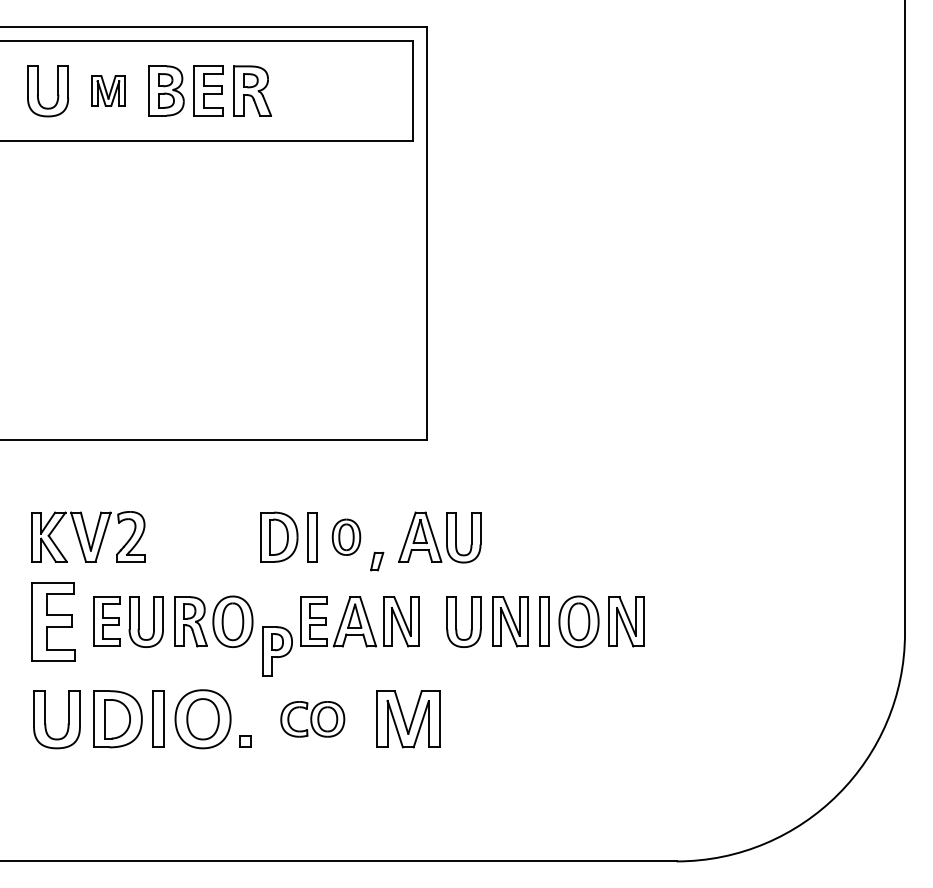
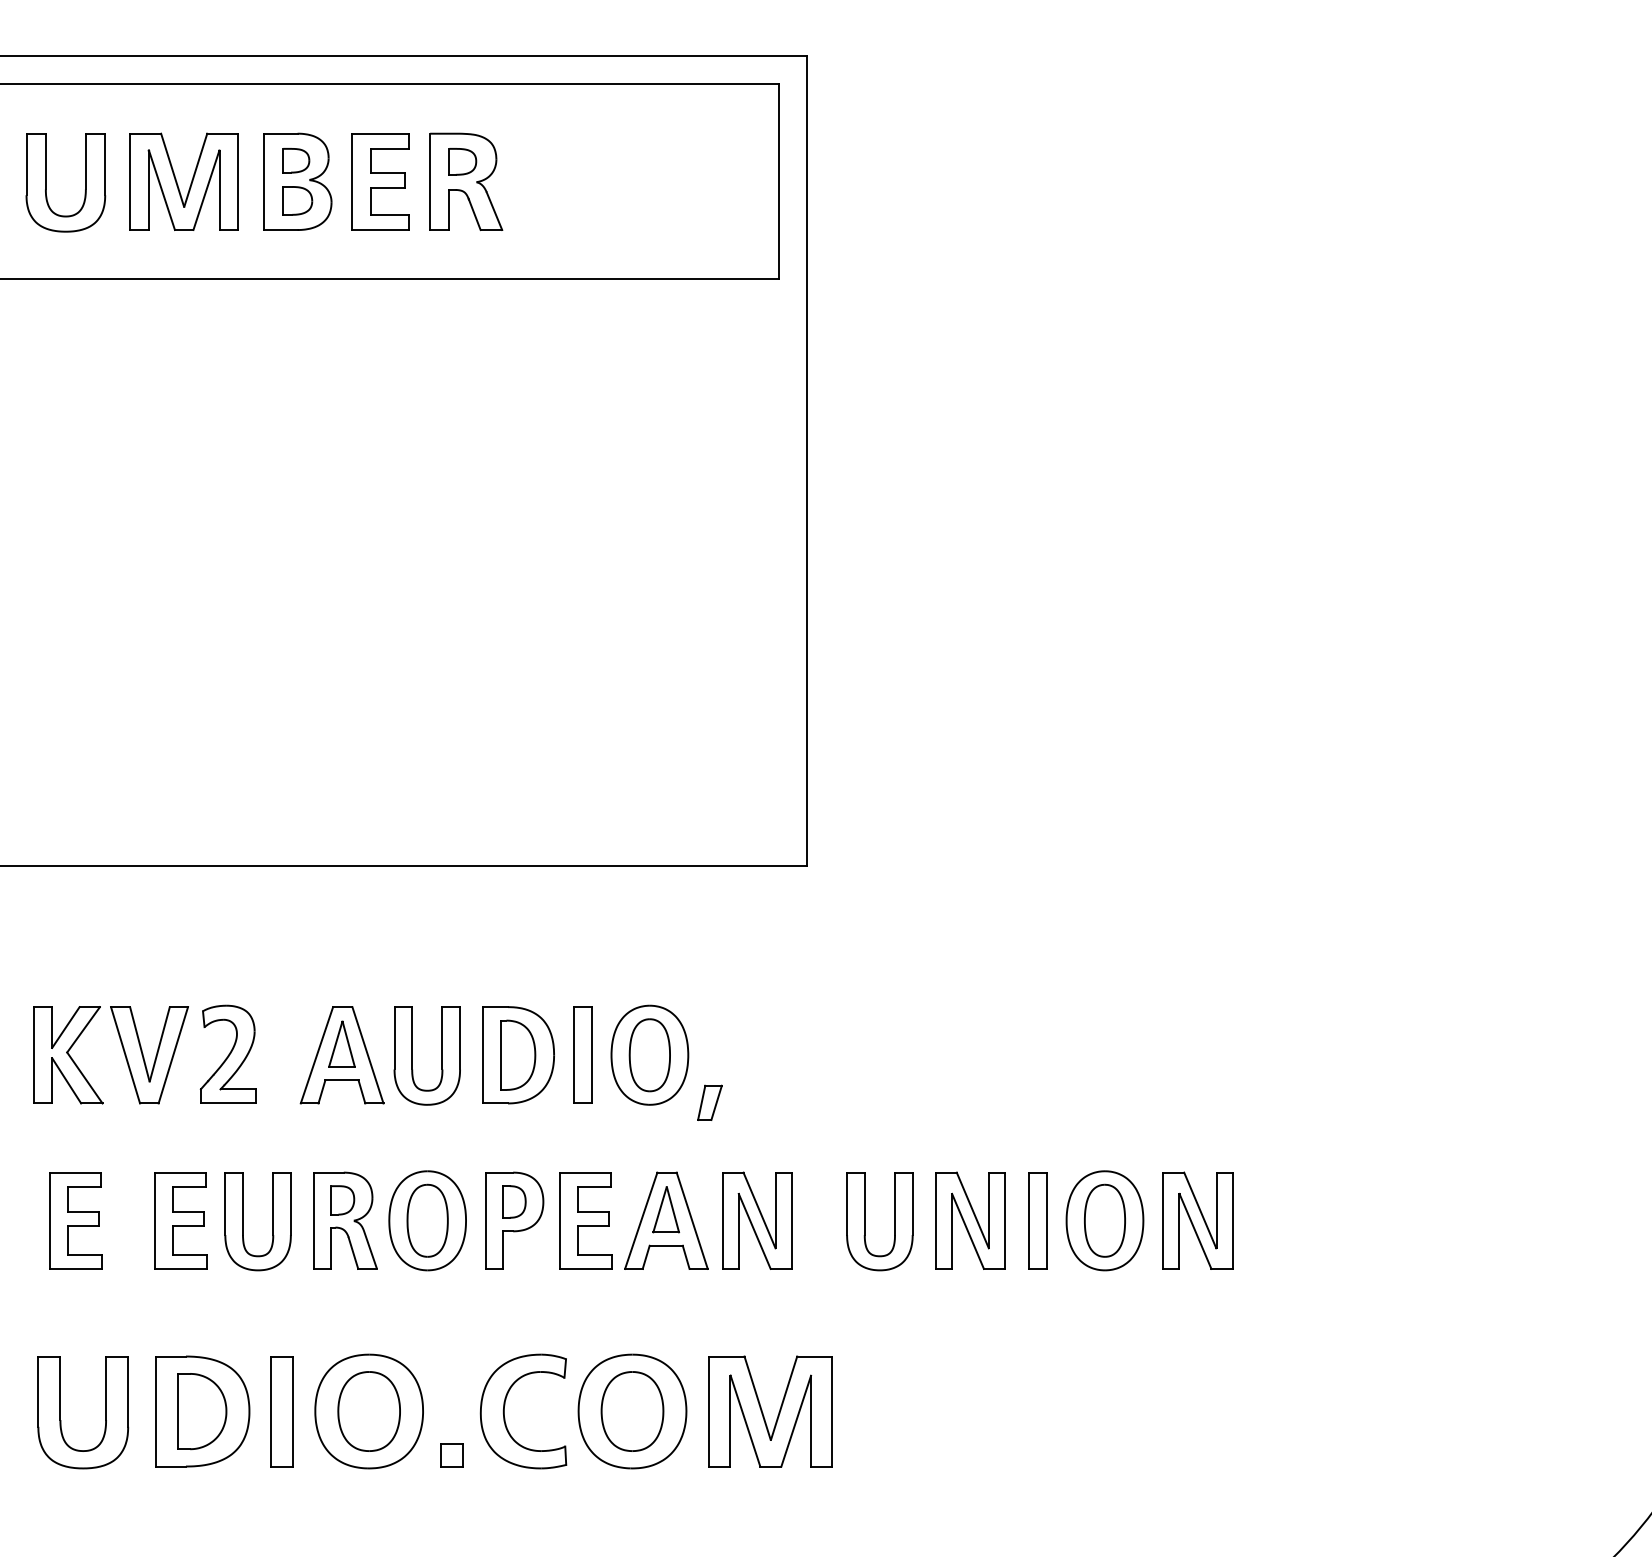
part: (108, 90) -> (184, 180), size x1.67
part: (346, 537) -> (649, 1055), size x1.43
part: (439, 537) -> (379, 1055), moved
part: (53, 621) -> (76, 1220), size x0.62
part: (277, 651) -> (514, 1220), moved
part: (312, 719) -> (583, 1411), size x1.67

